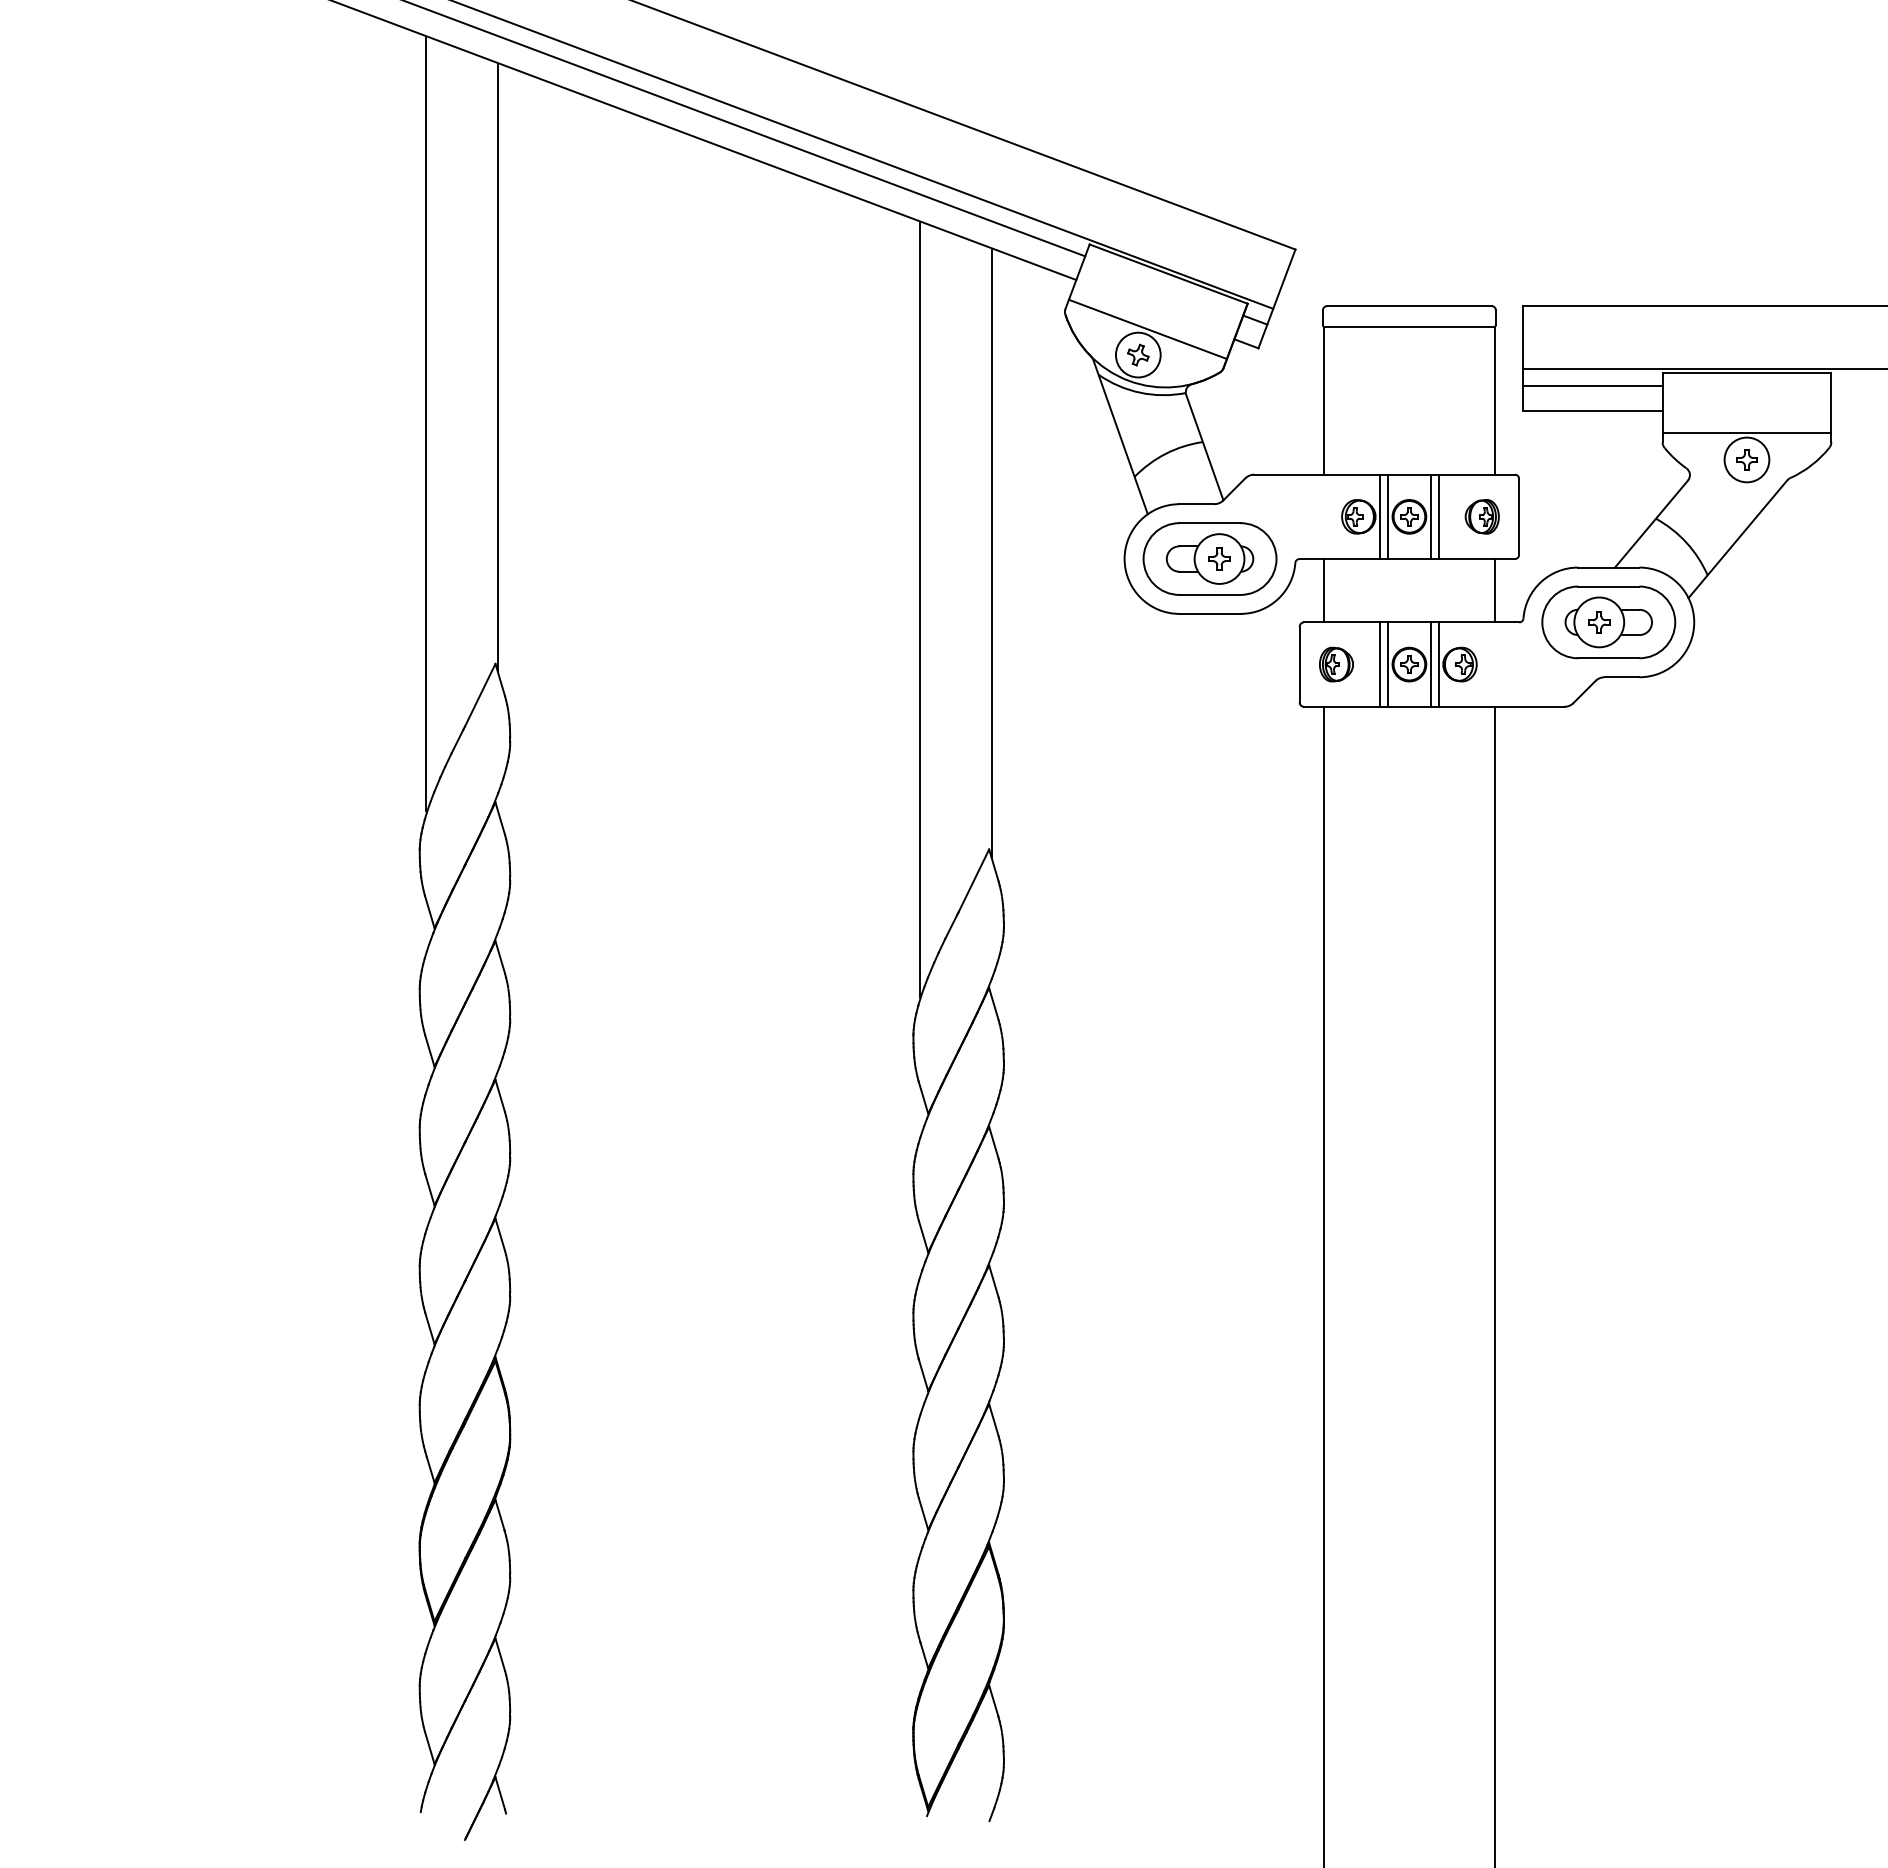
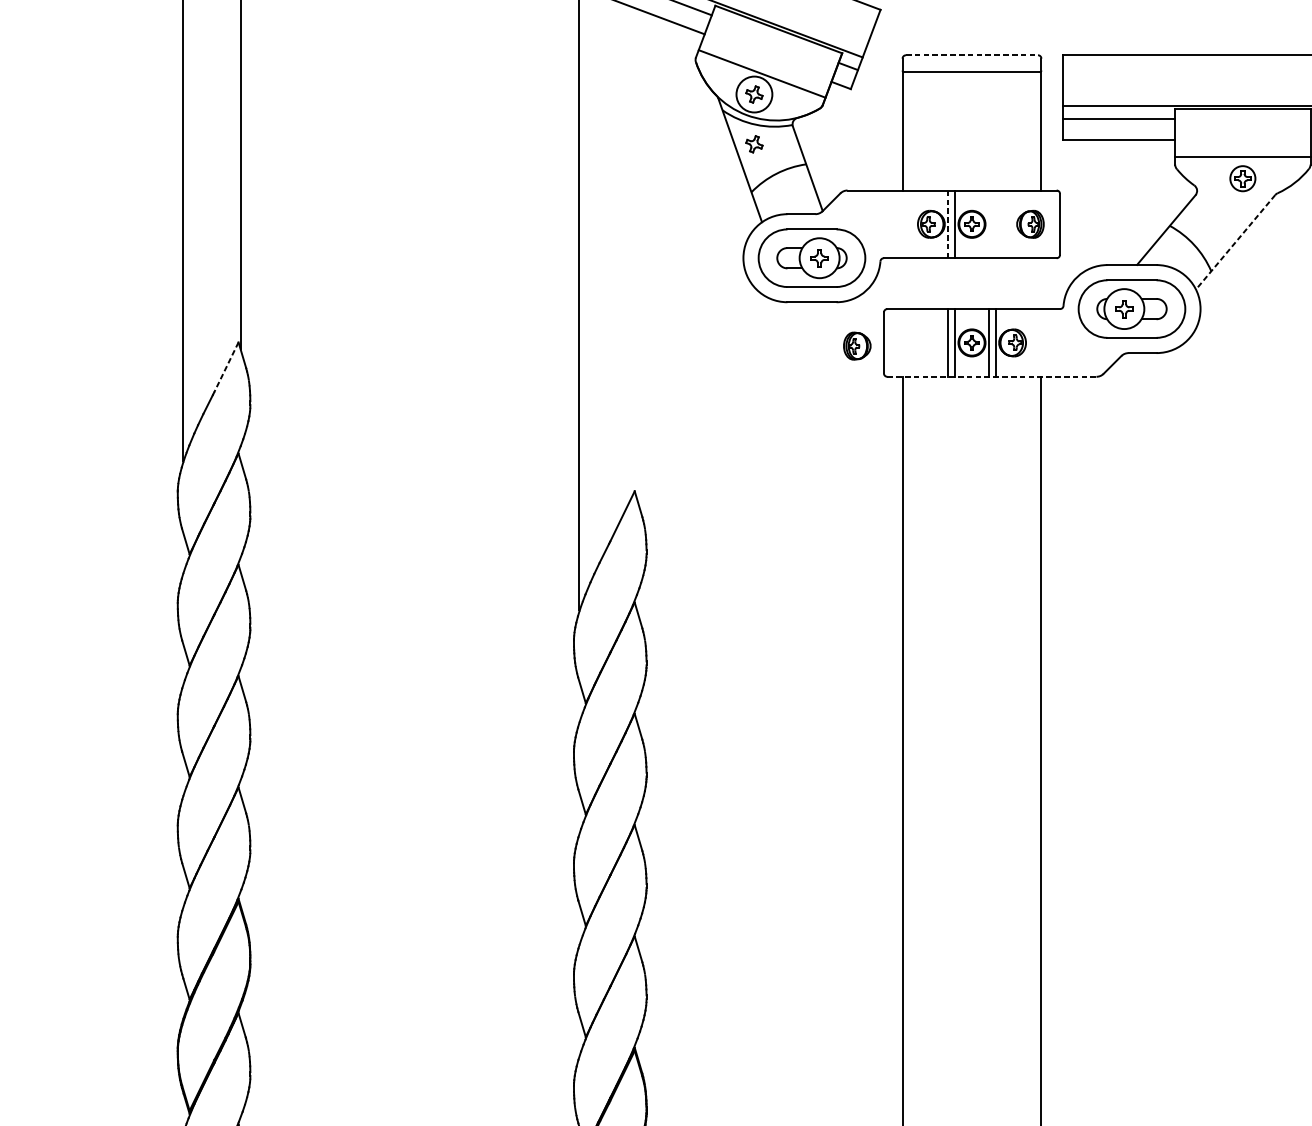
line: (1409, 306) -> (972, 55), solid -> dashed
part: (1138, 416) -> (754, 143), added
circle: (1746, 459) -> (1242, 178), size x0.7
line: (1380, 516) -> (948, 224), solid -> dashed
line: (1430, 516) -> (988, 224), removed
line: (1438, 516) -> (995, 224), removed
line: (1737, 539) -> (1235, 242), solid -> dashed
line: (991, 553) -> (636, 253), removed
line: (1323, 590) -> (903, 283), removed
line: (1494, 590) -> (1040, 283), removed
part: (1336, 664) -> (857, 346), moved
line: (480, 695) -> (226, 367), solid -> dashed
line: (1434, 706) -> (992, 376), solid -> dashed

